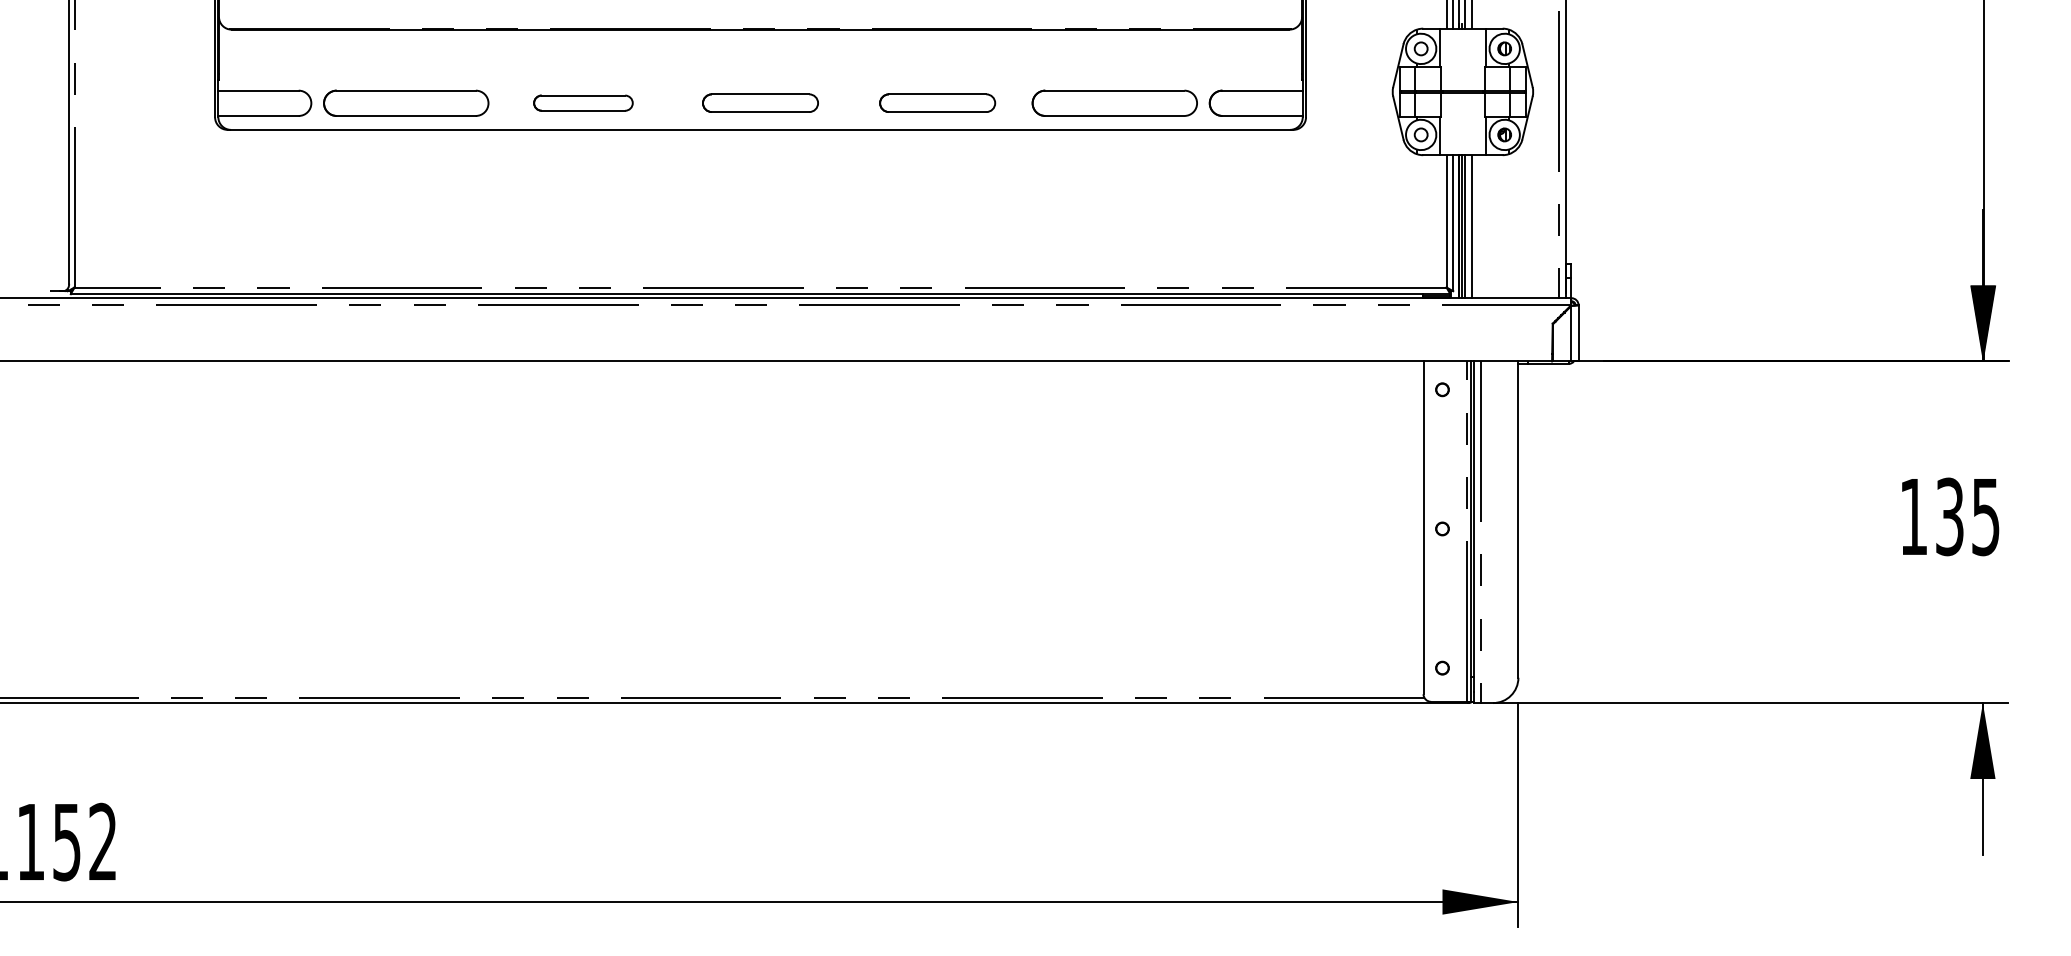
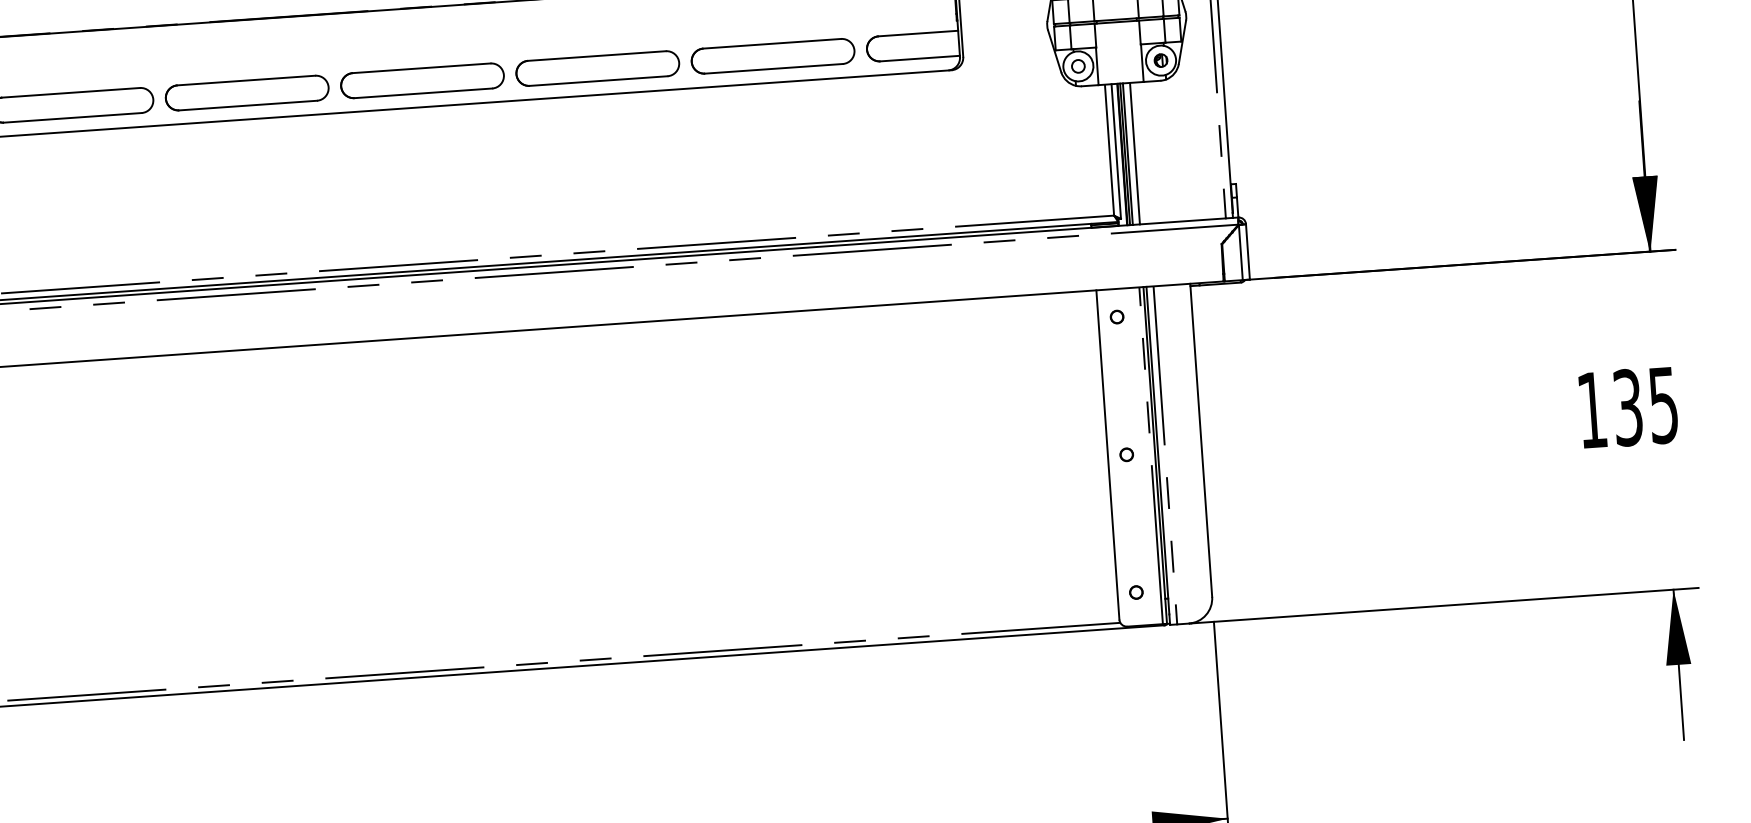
part: (583, 102) -> (247, 92), size x1.67
part: (760, 102) -> (422, 80), size x1.43
part: (937, 102) -> (597, 67), size x1.43

